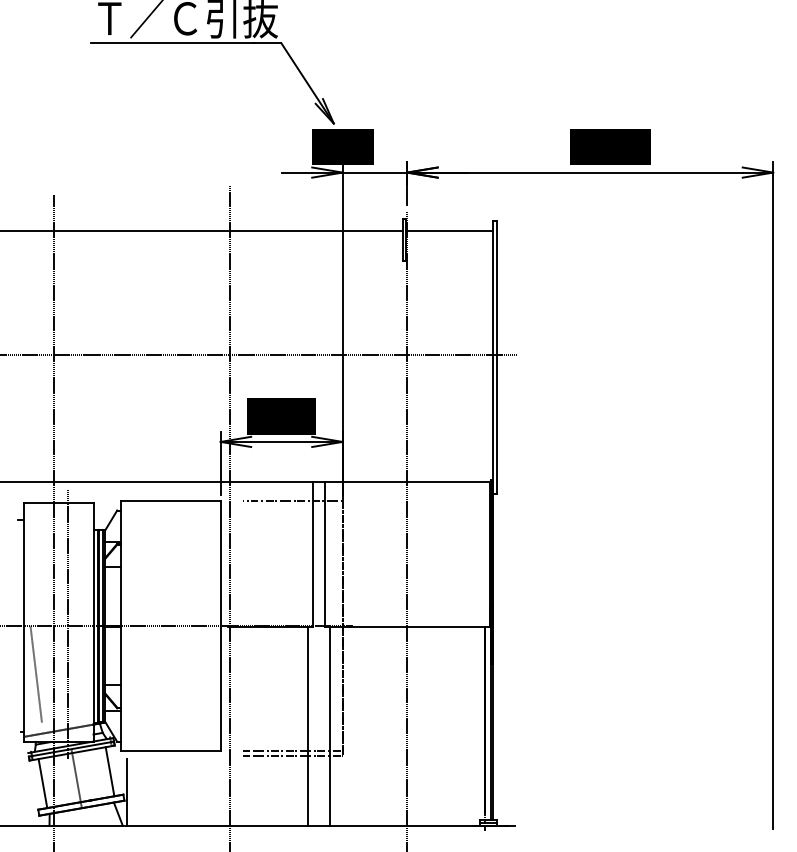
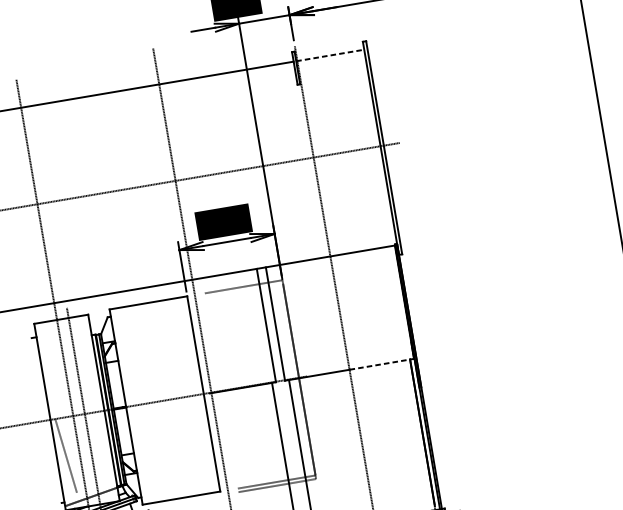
line: (449, 231) -> (330, 55), solid -> dashed
line: (449, 626) -> (382, 363), solid -> dashed

